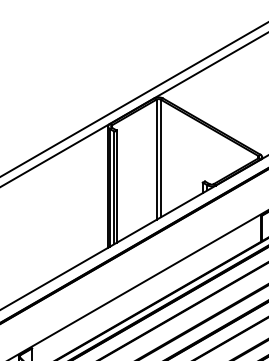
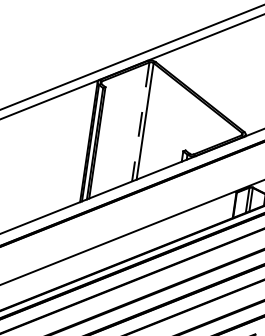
line: (156, 160) -> (140, 122), solid -> dashed

